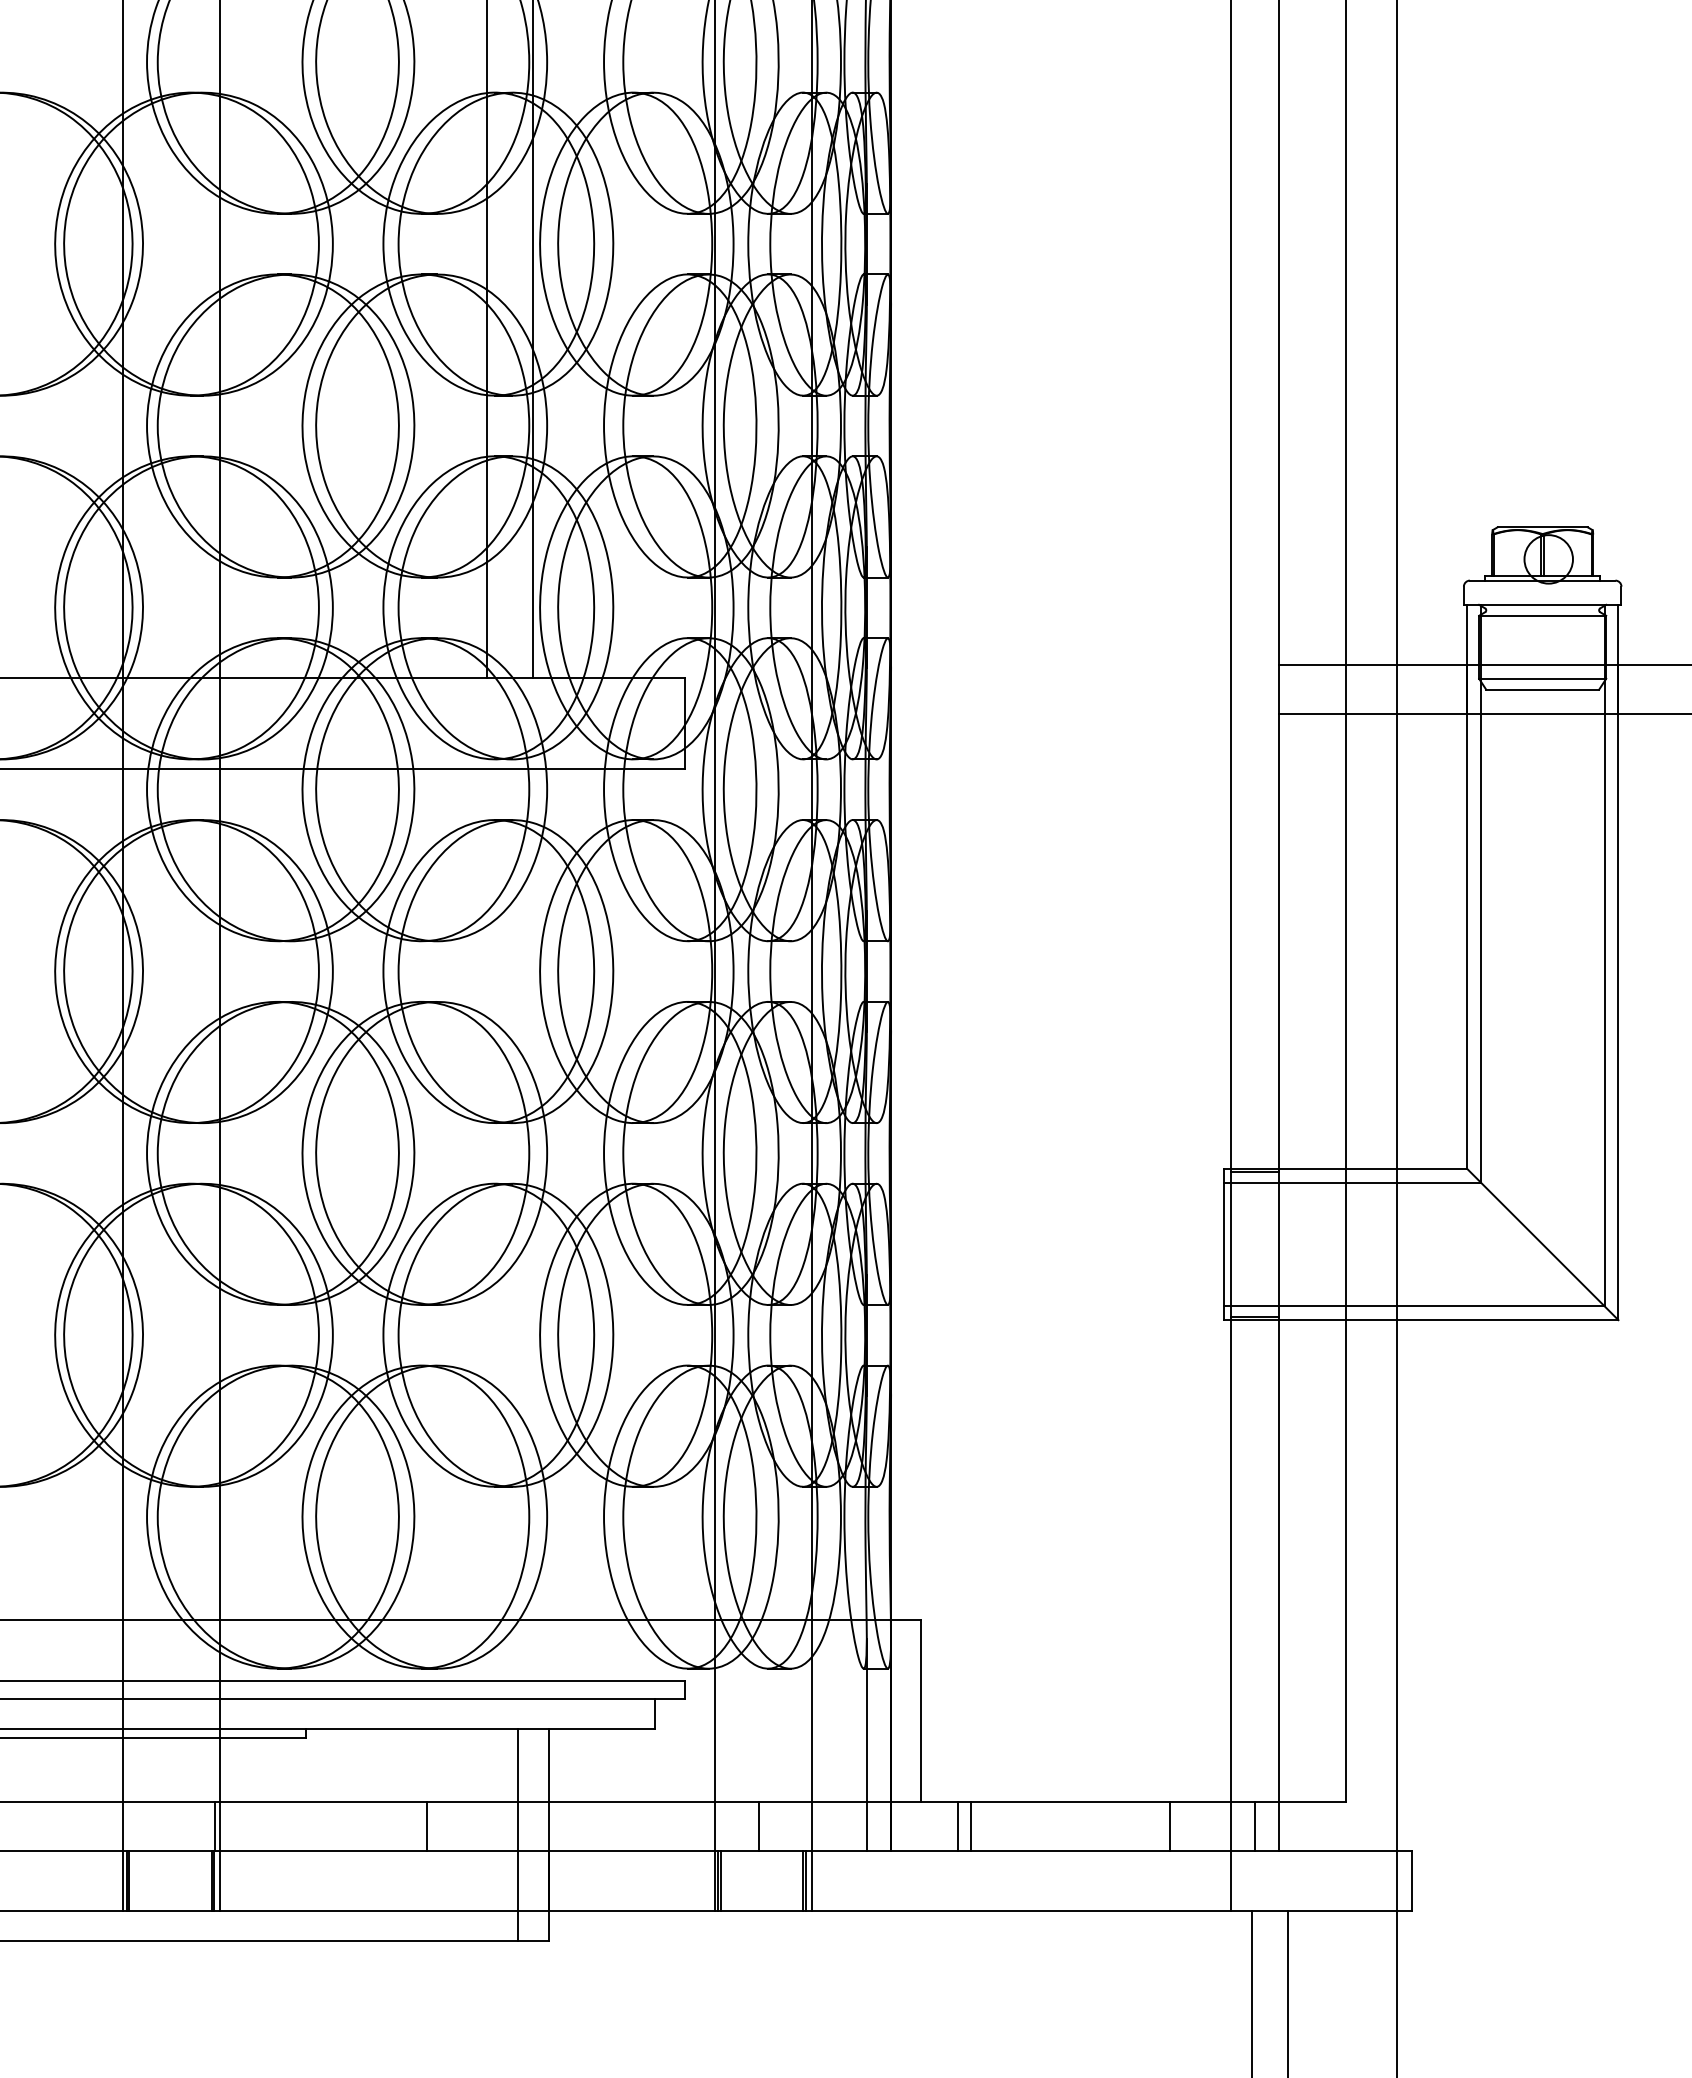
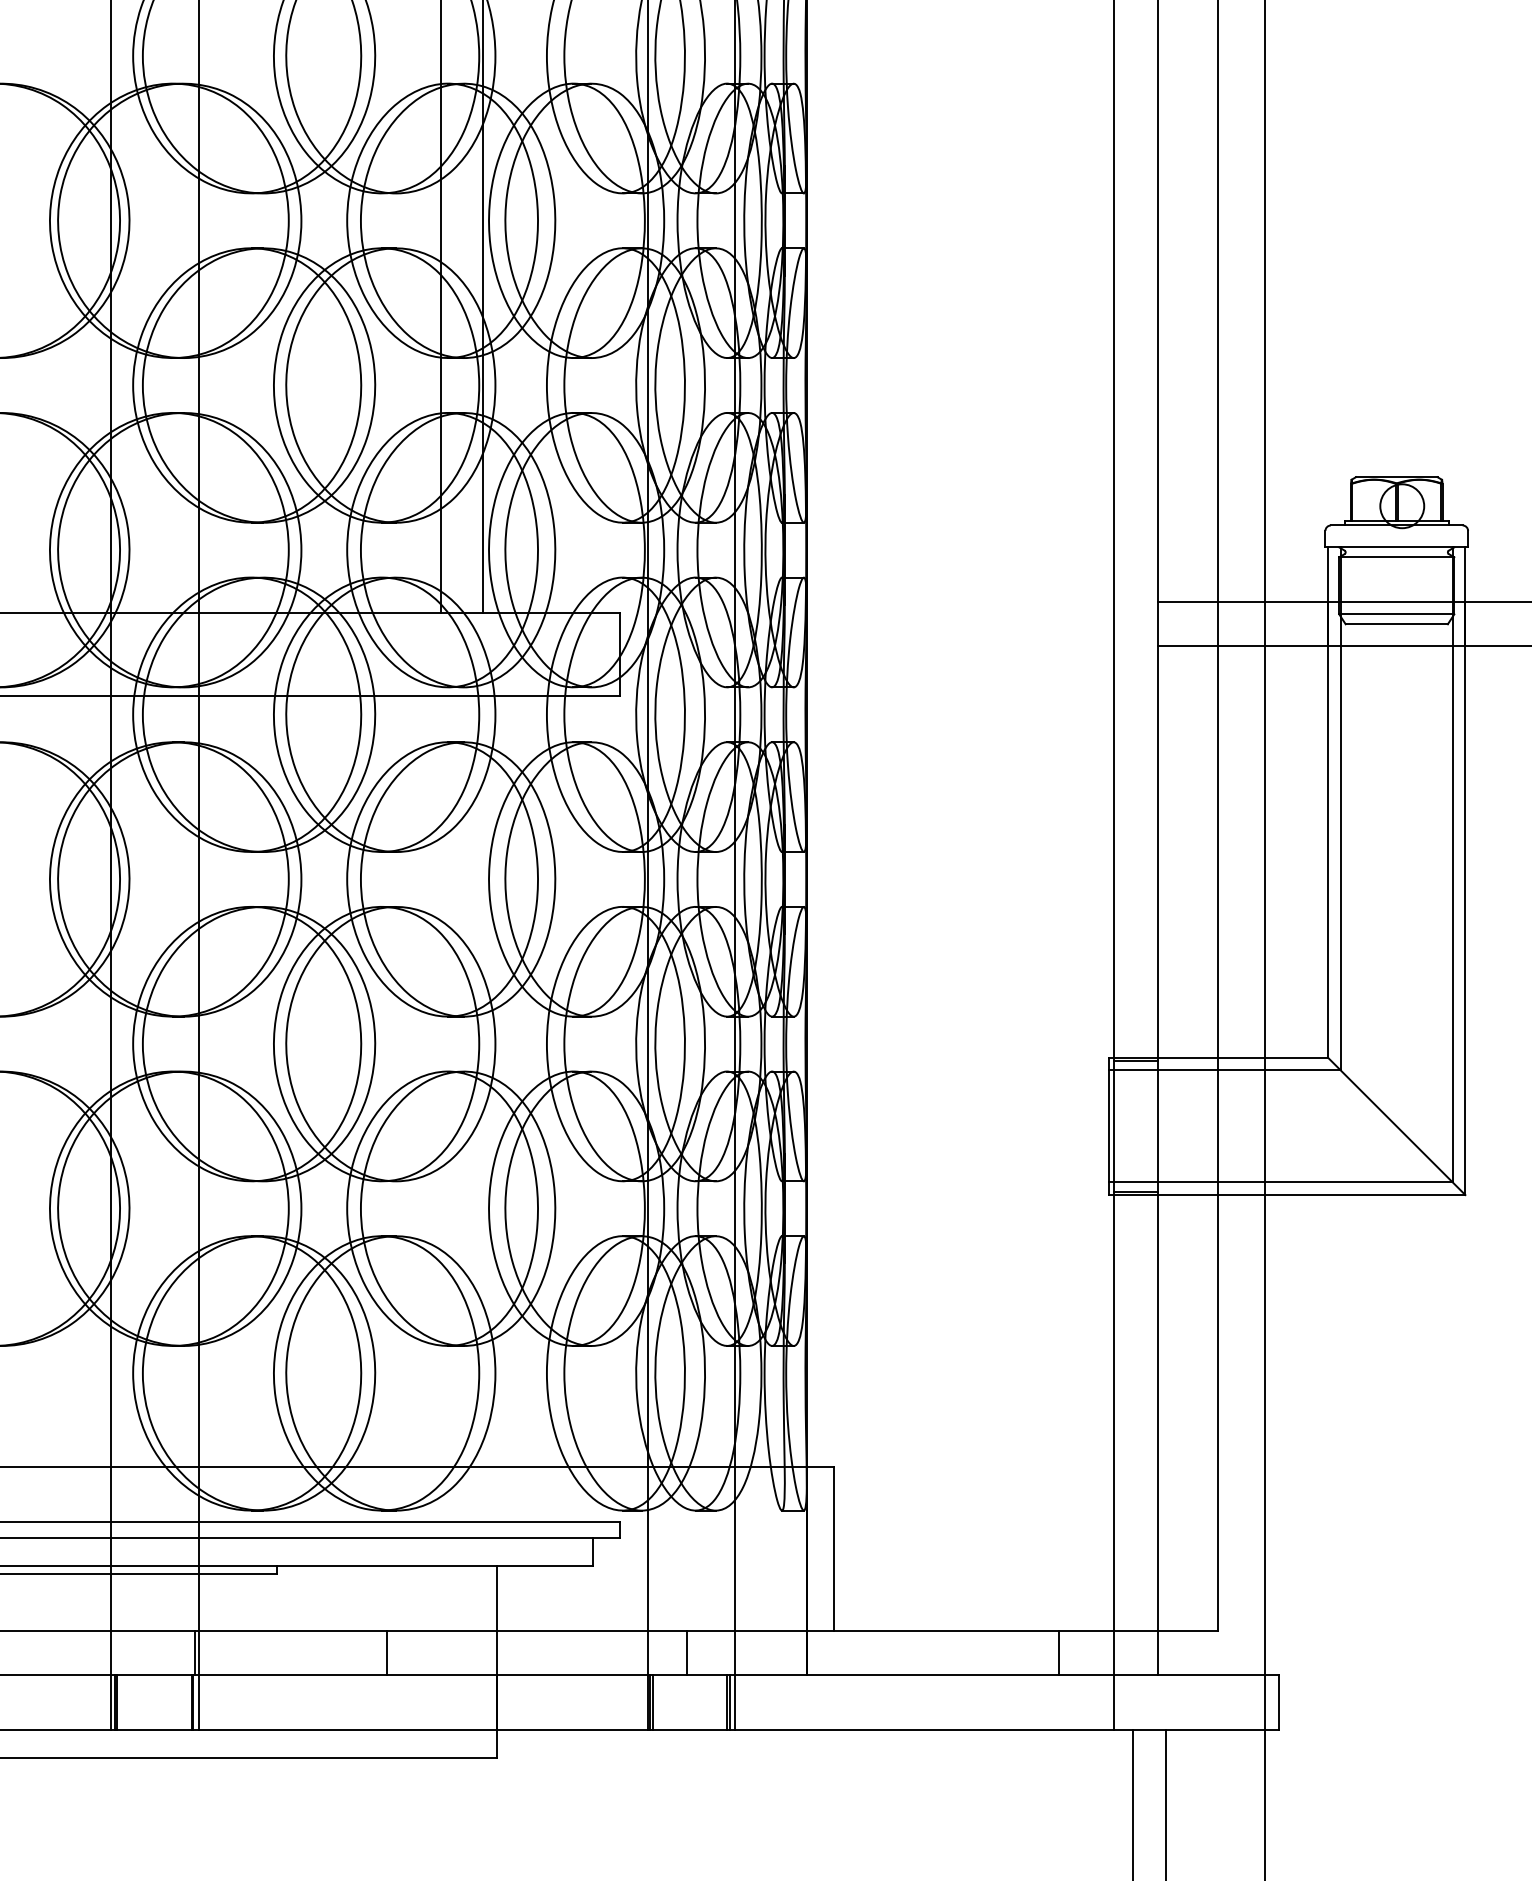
line: (866, 1744) -> (784, 1579), removed
line: (957, 1826) -> (866, 1653), removed
line: (970, 1826) -> (878, 1653), removed
line: (1254, 1826) -> (1135, 1653), removed
line: (518, 1835) -> (469, 1661), removed

